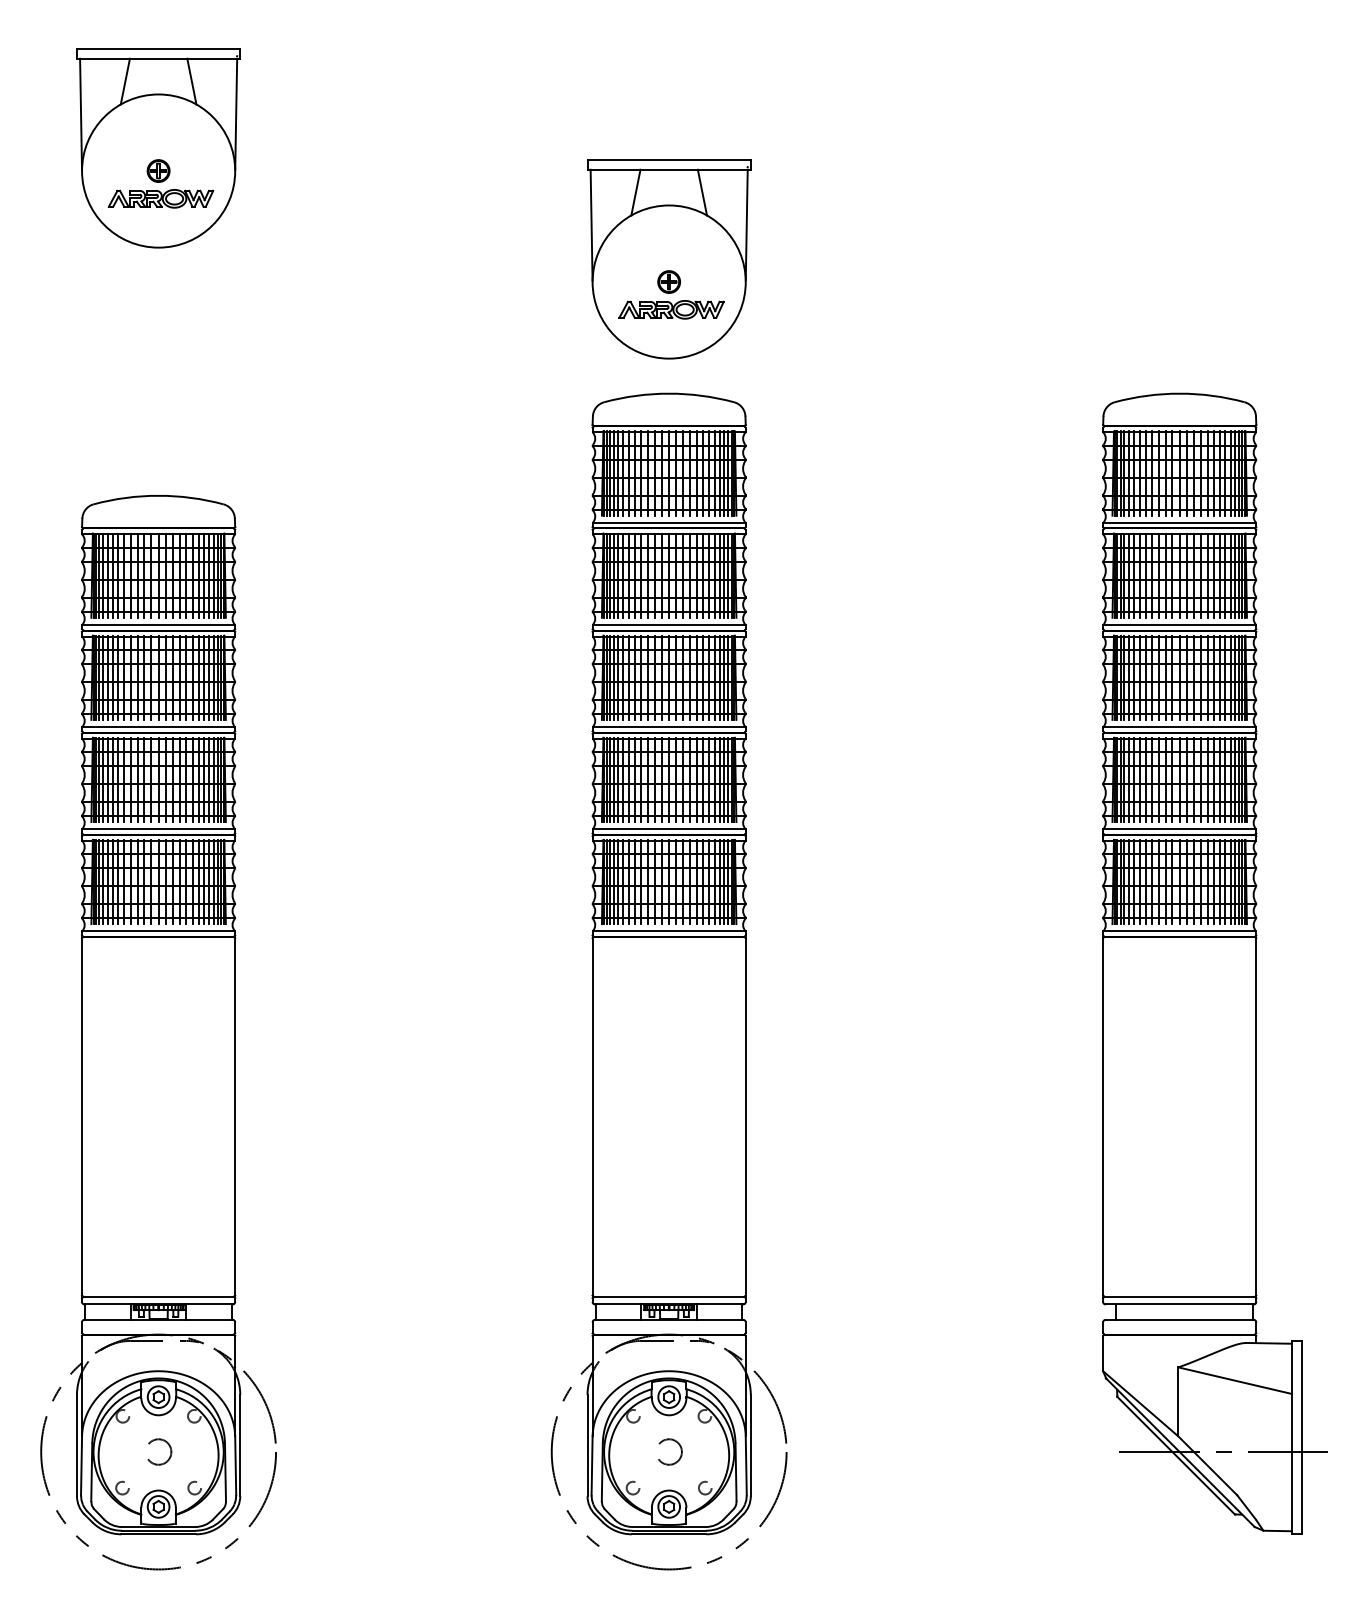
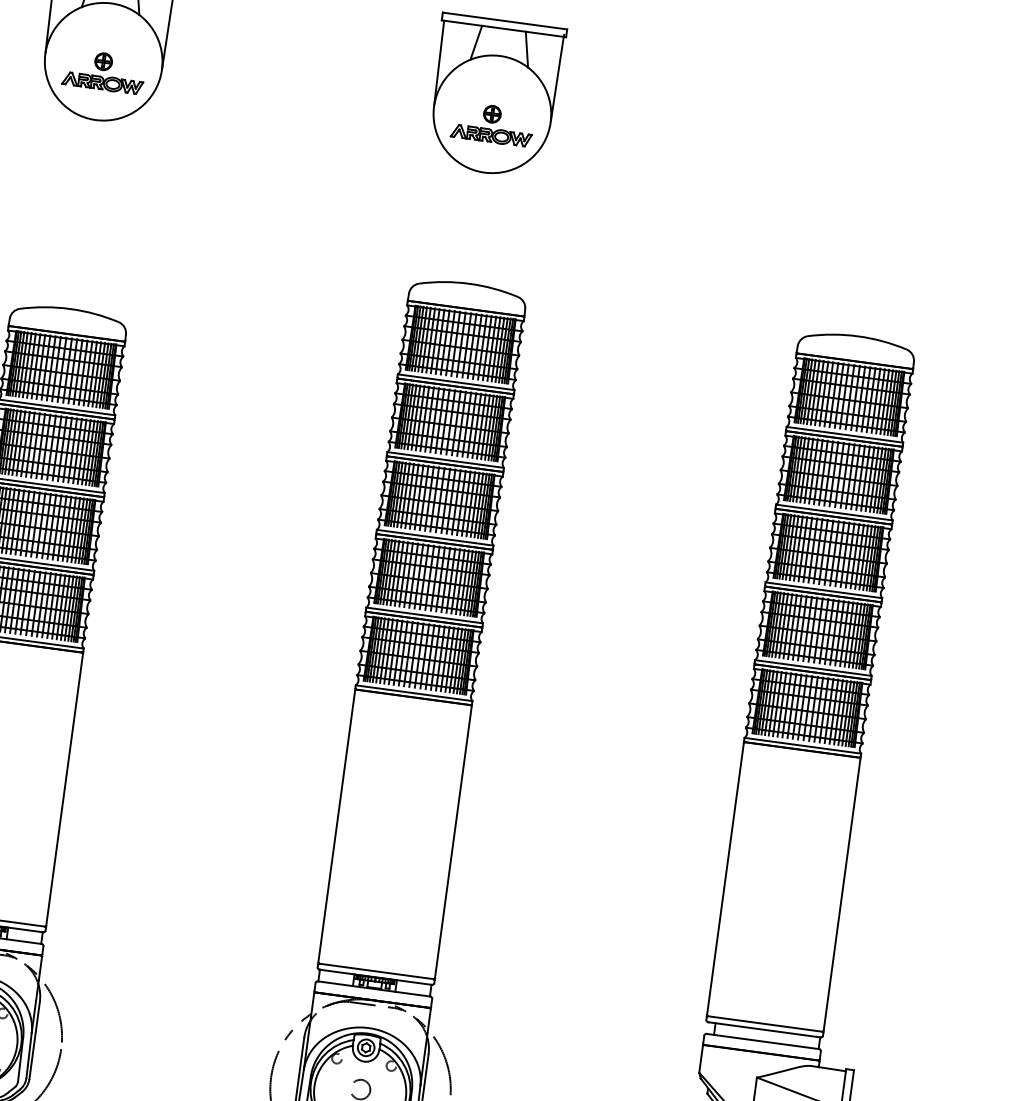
part: (669, 259) -> (494, 97), moved

